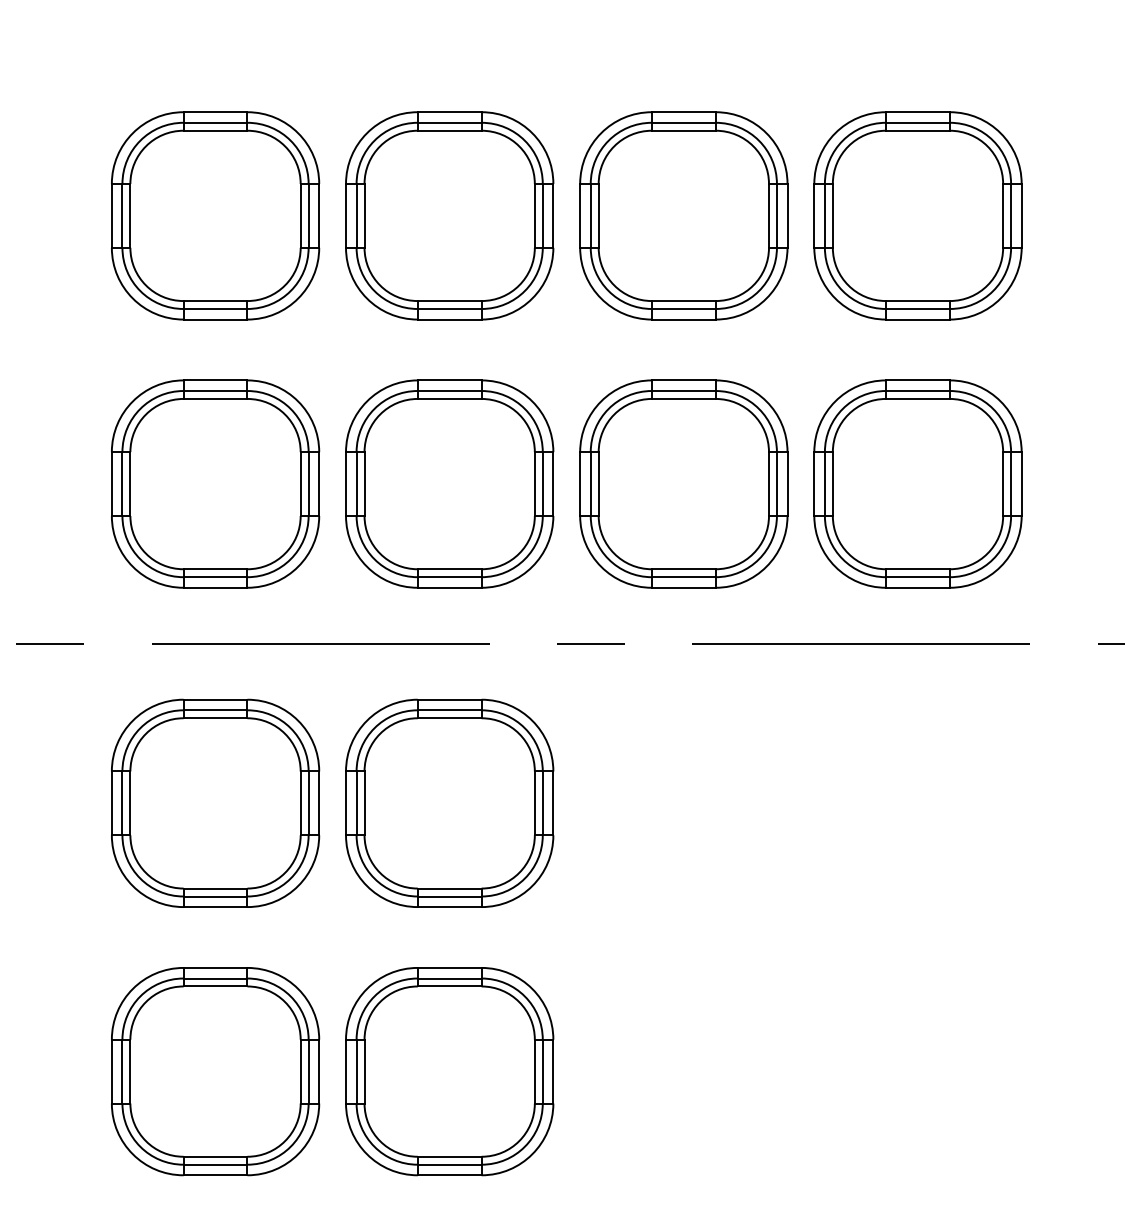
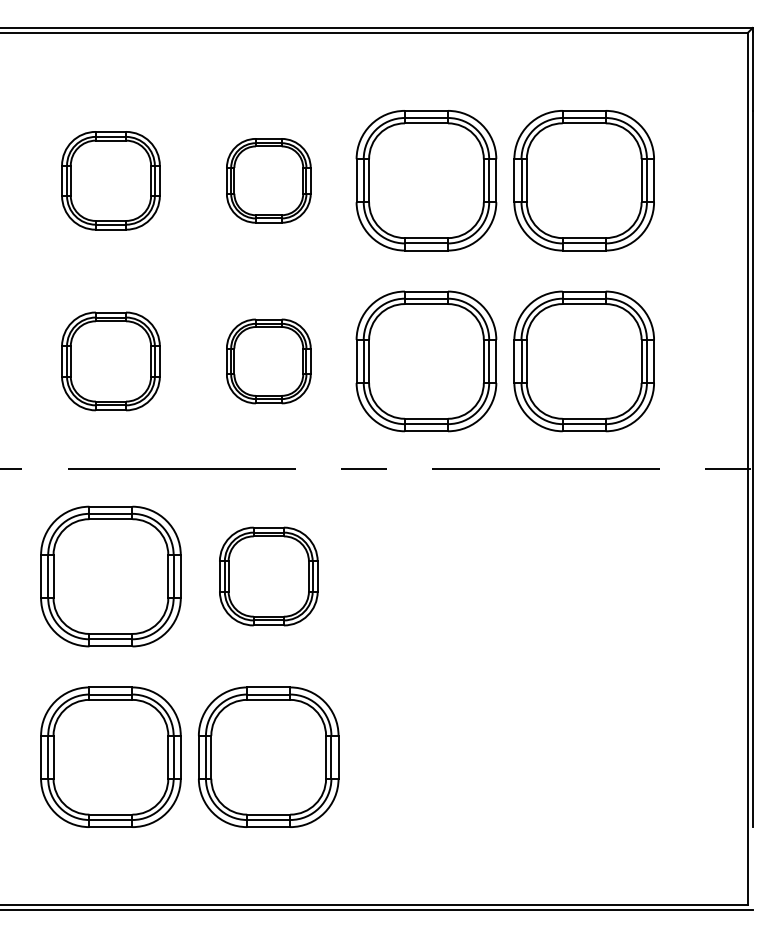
part: (214, 215) -> (110, 180), size x0.7
part: (449, 215) -> (268, 180), size x0.6
part: (214, 484) -> (110, 361), size x0.7
part: (449, 484) -> (268, 361), size x0.6
part: (449, 803) -> (268, 576), size x0.7

